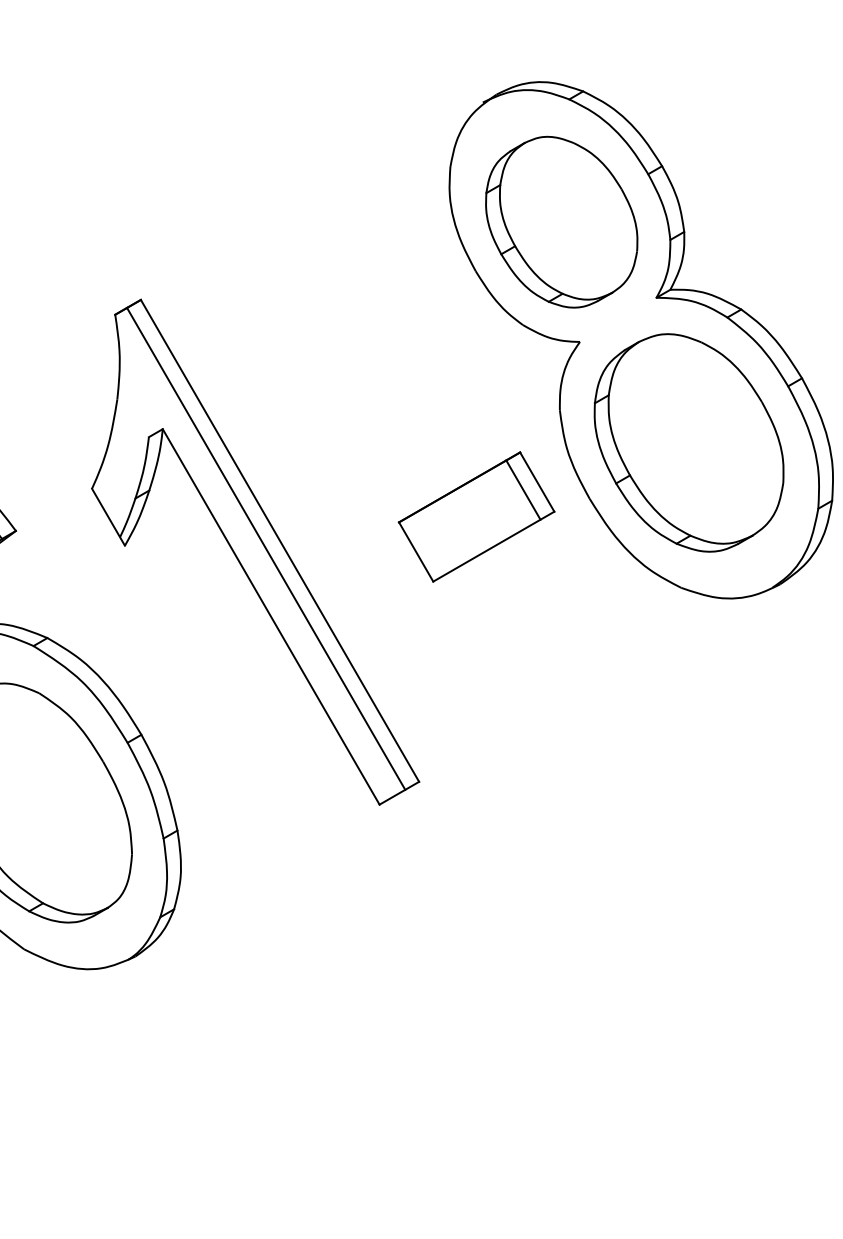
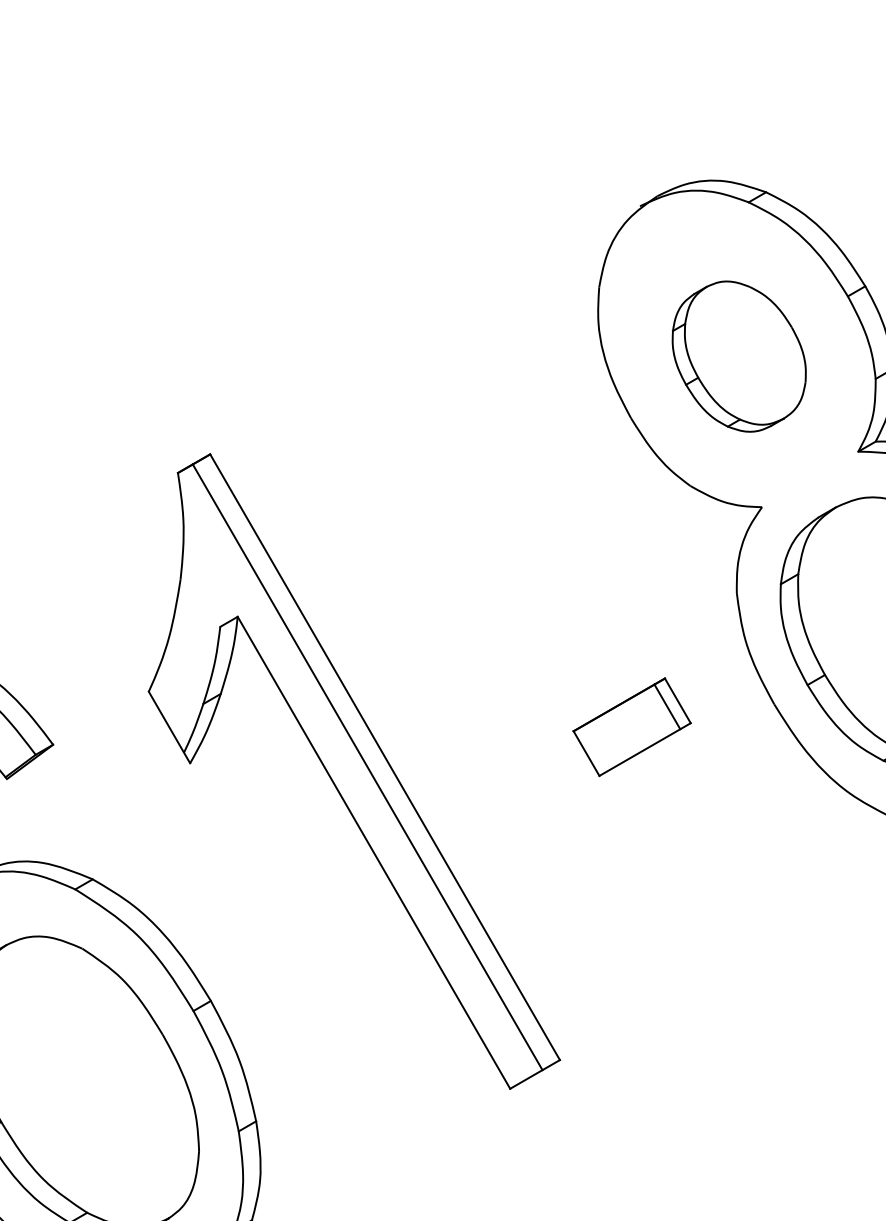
part: (561, 221) -> (738, 355), size x0.7
part: (476, 516) -> (632, 726), size x0.6

